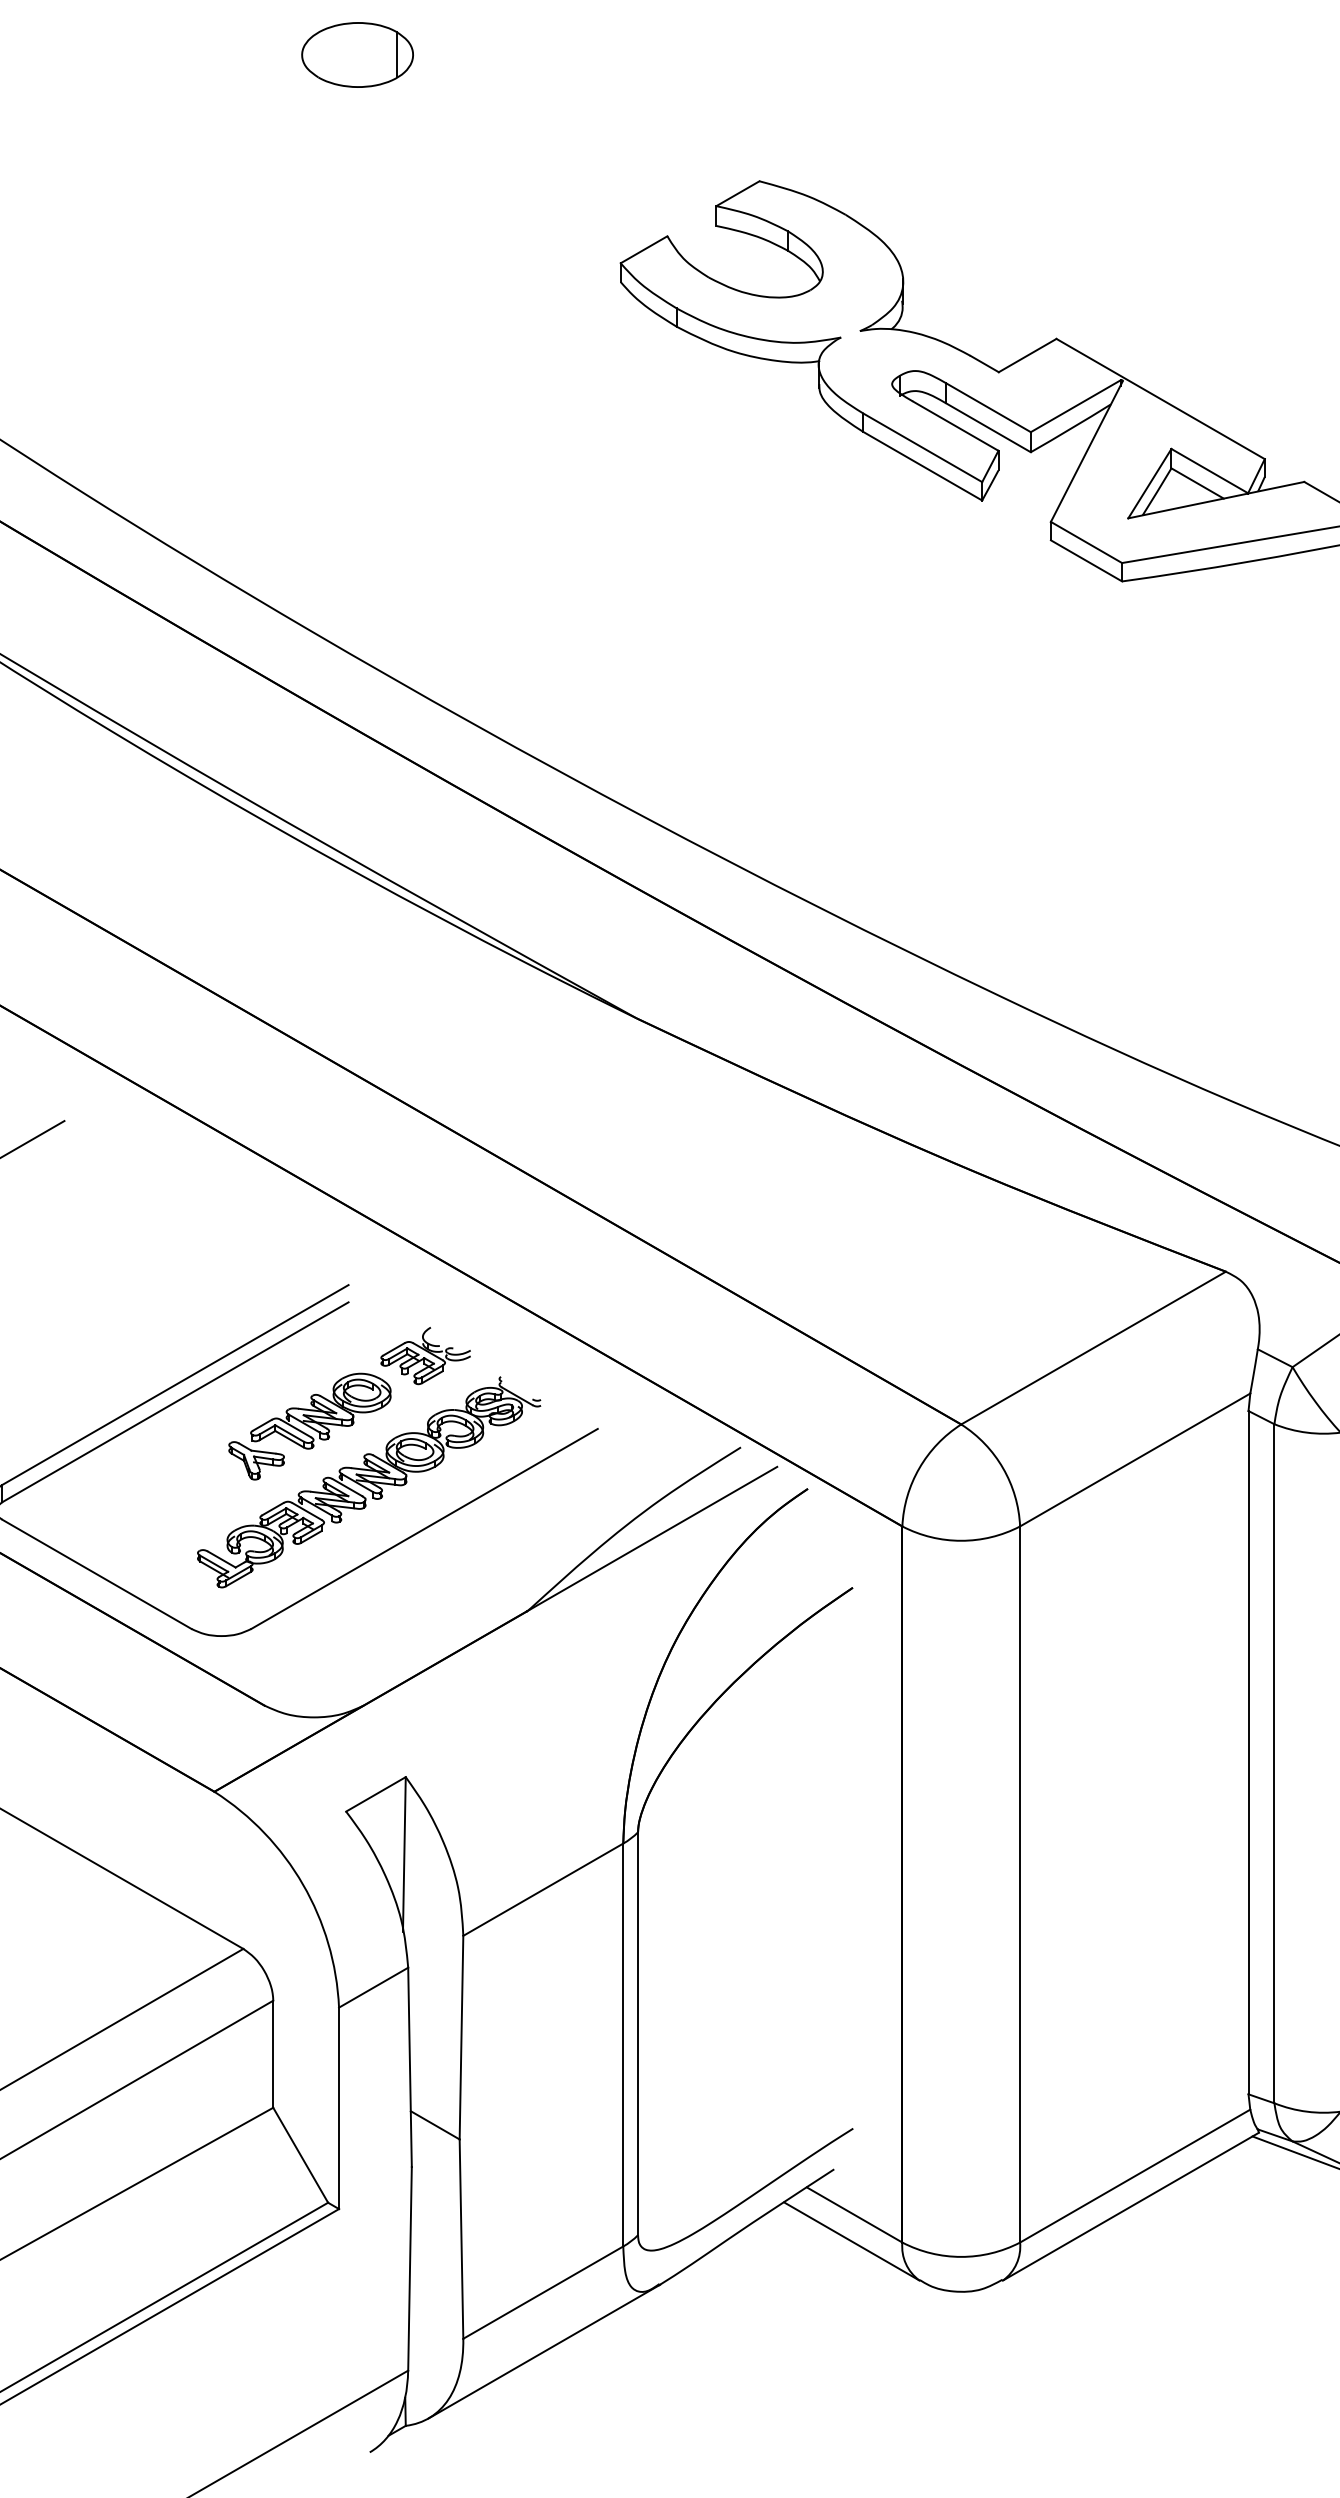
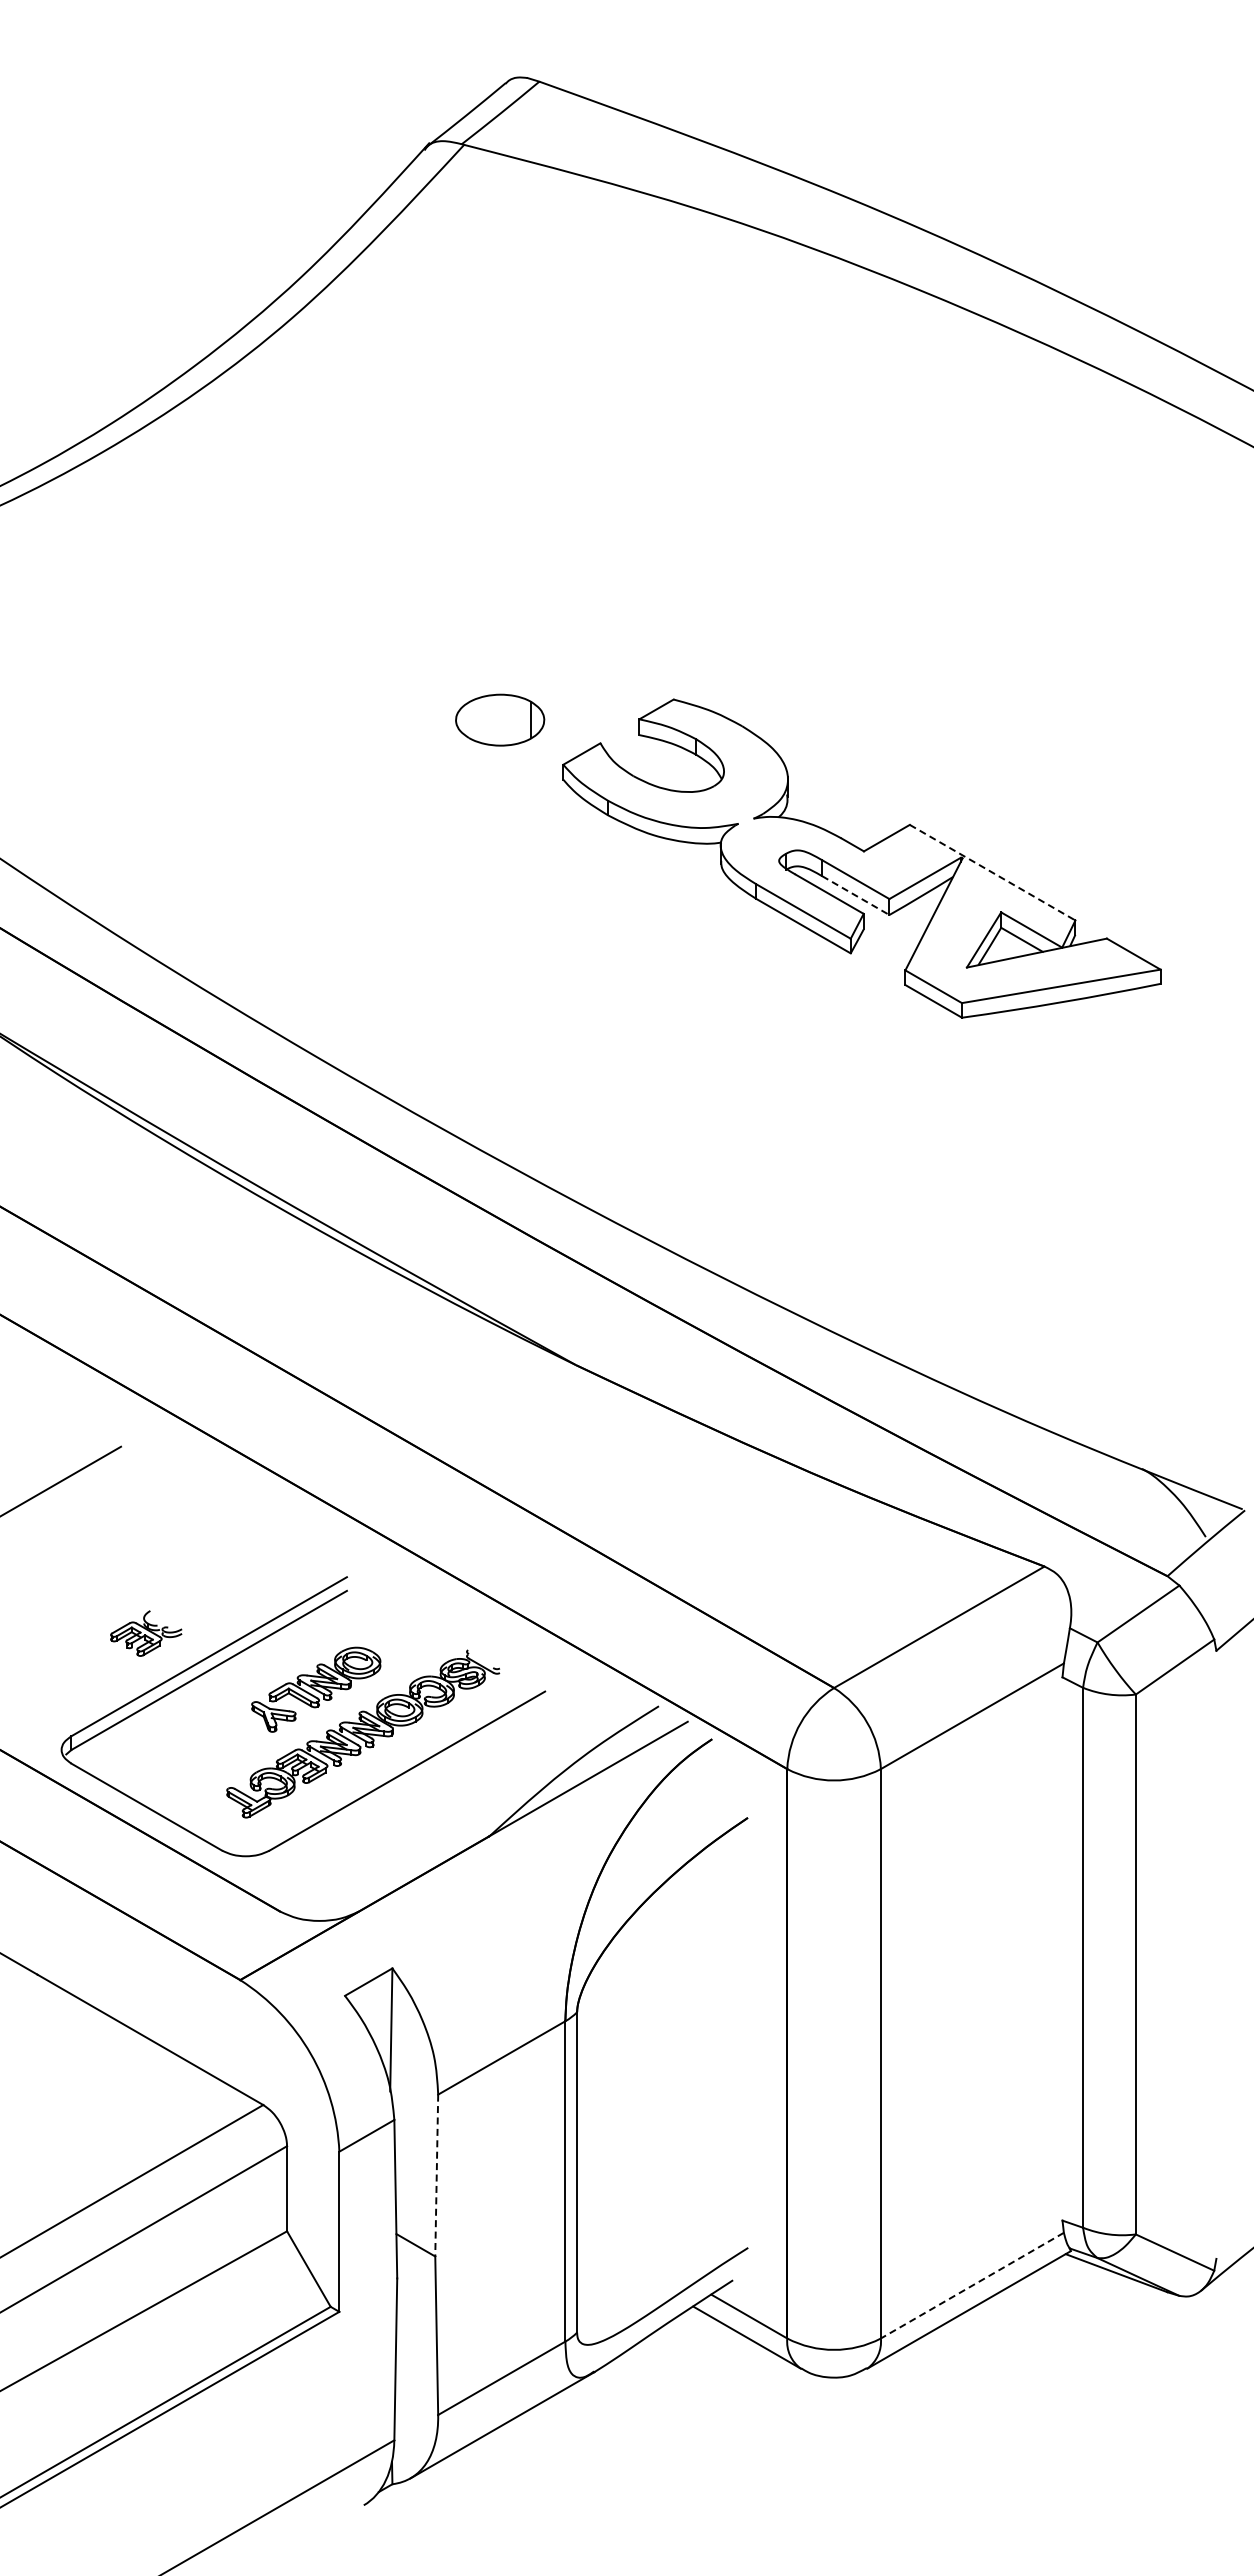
part: (358, 54) -> (500, 719), moved
line: (1160, 398) -> (992, 872), solid -> dashed
line: (988, 427) -> (855, 895), solid -> dashed
part: (425, 1355) -> (146, 1633), moved
line: (1248, 1752) -> (1062, 1948), removed
line: (461, 2037) -> (436, 2175), solid -> dashed
line: (1135, 2175) -> (972, 2285), solid -> dashed

